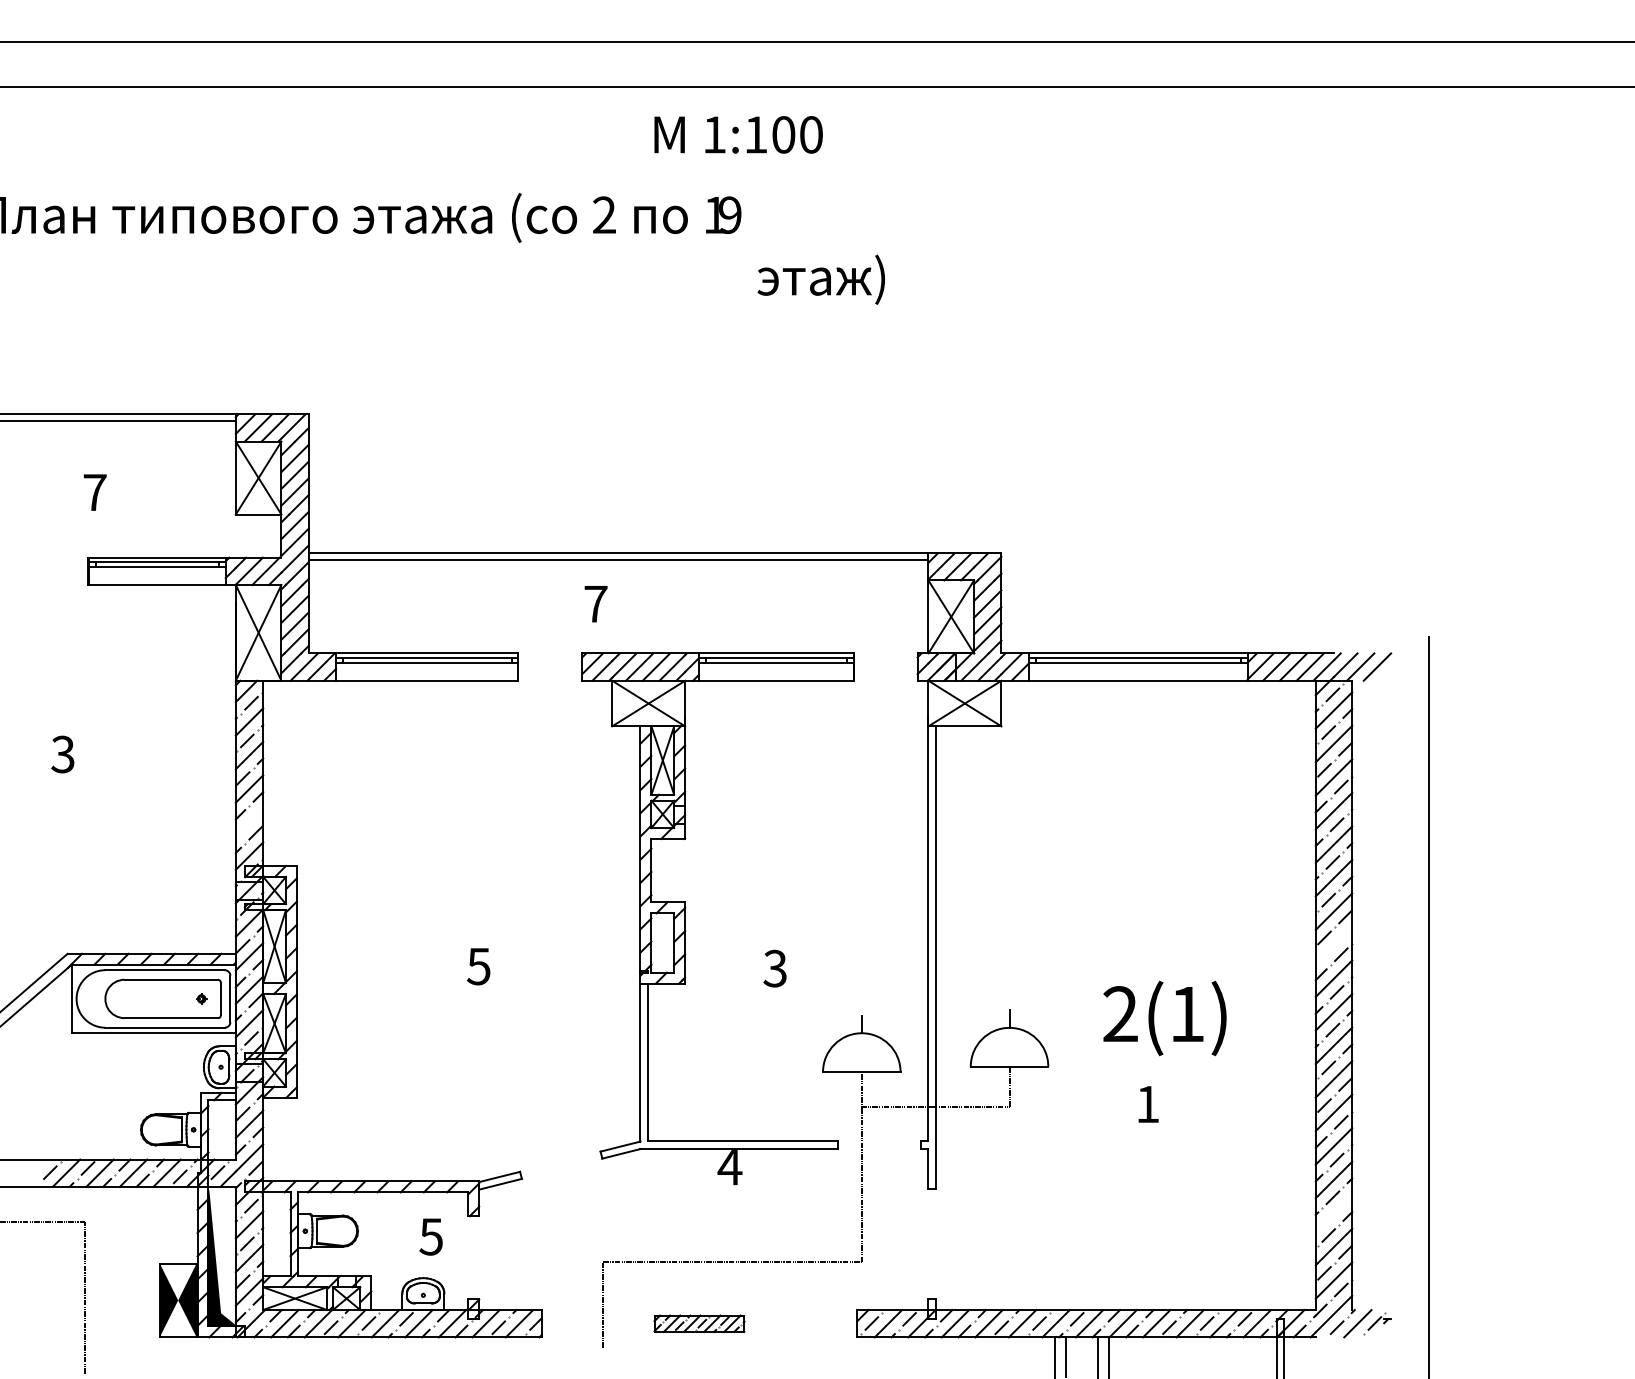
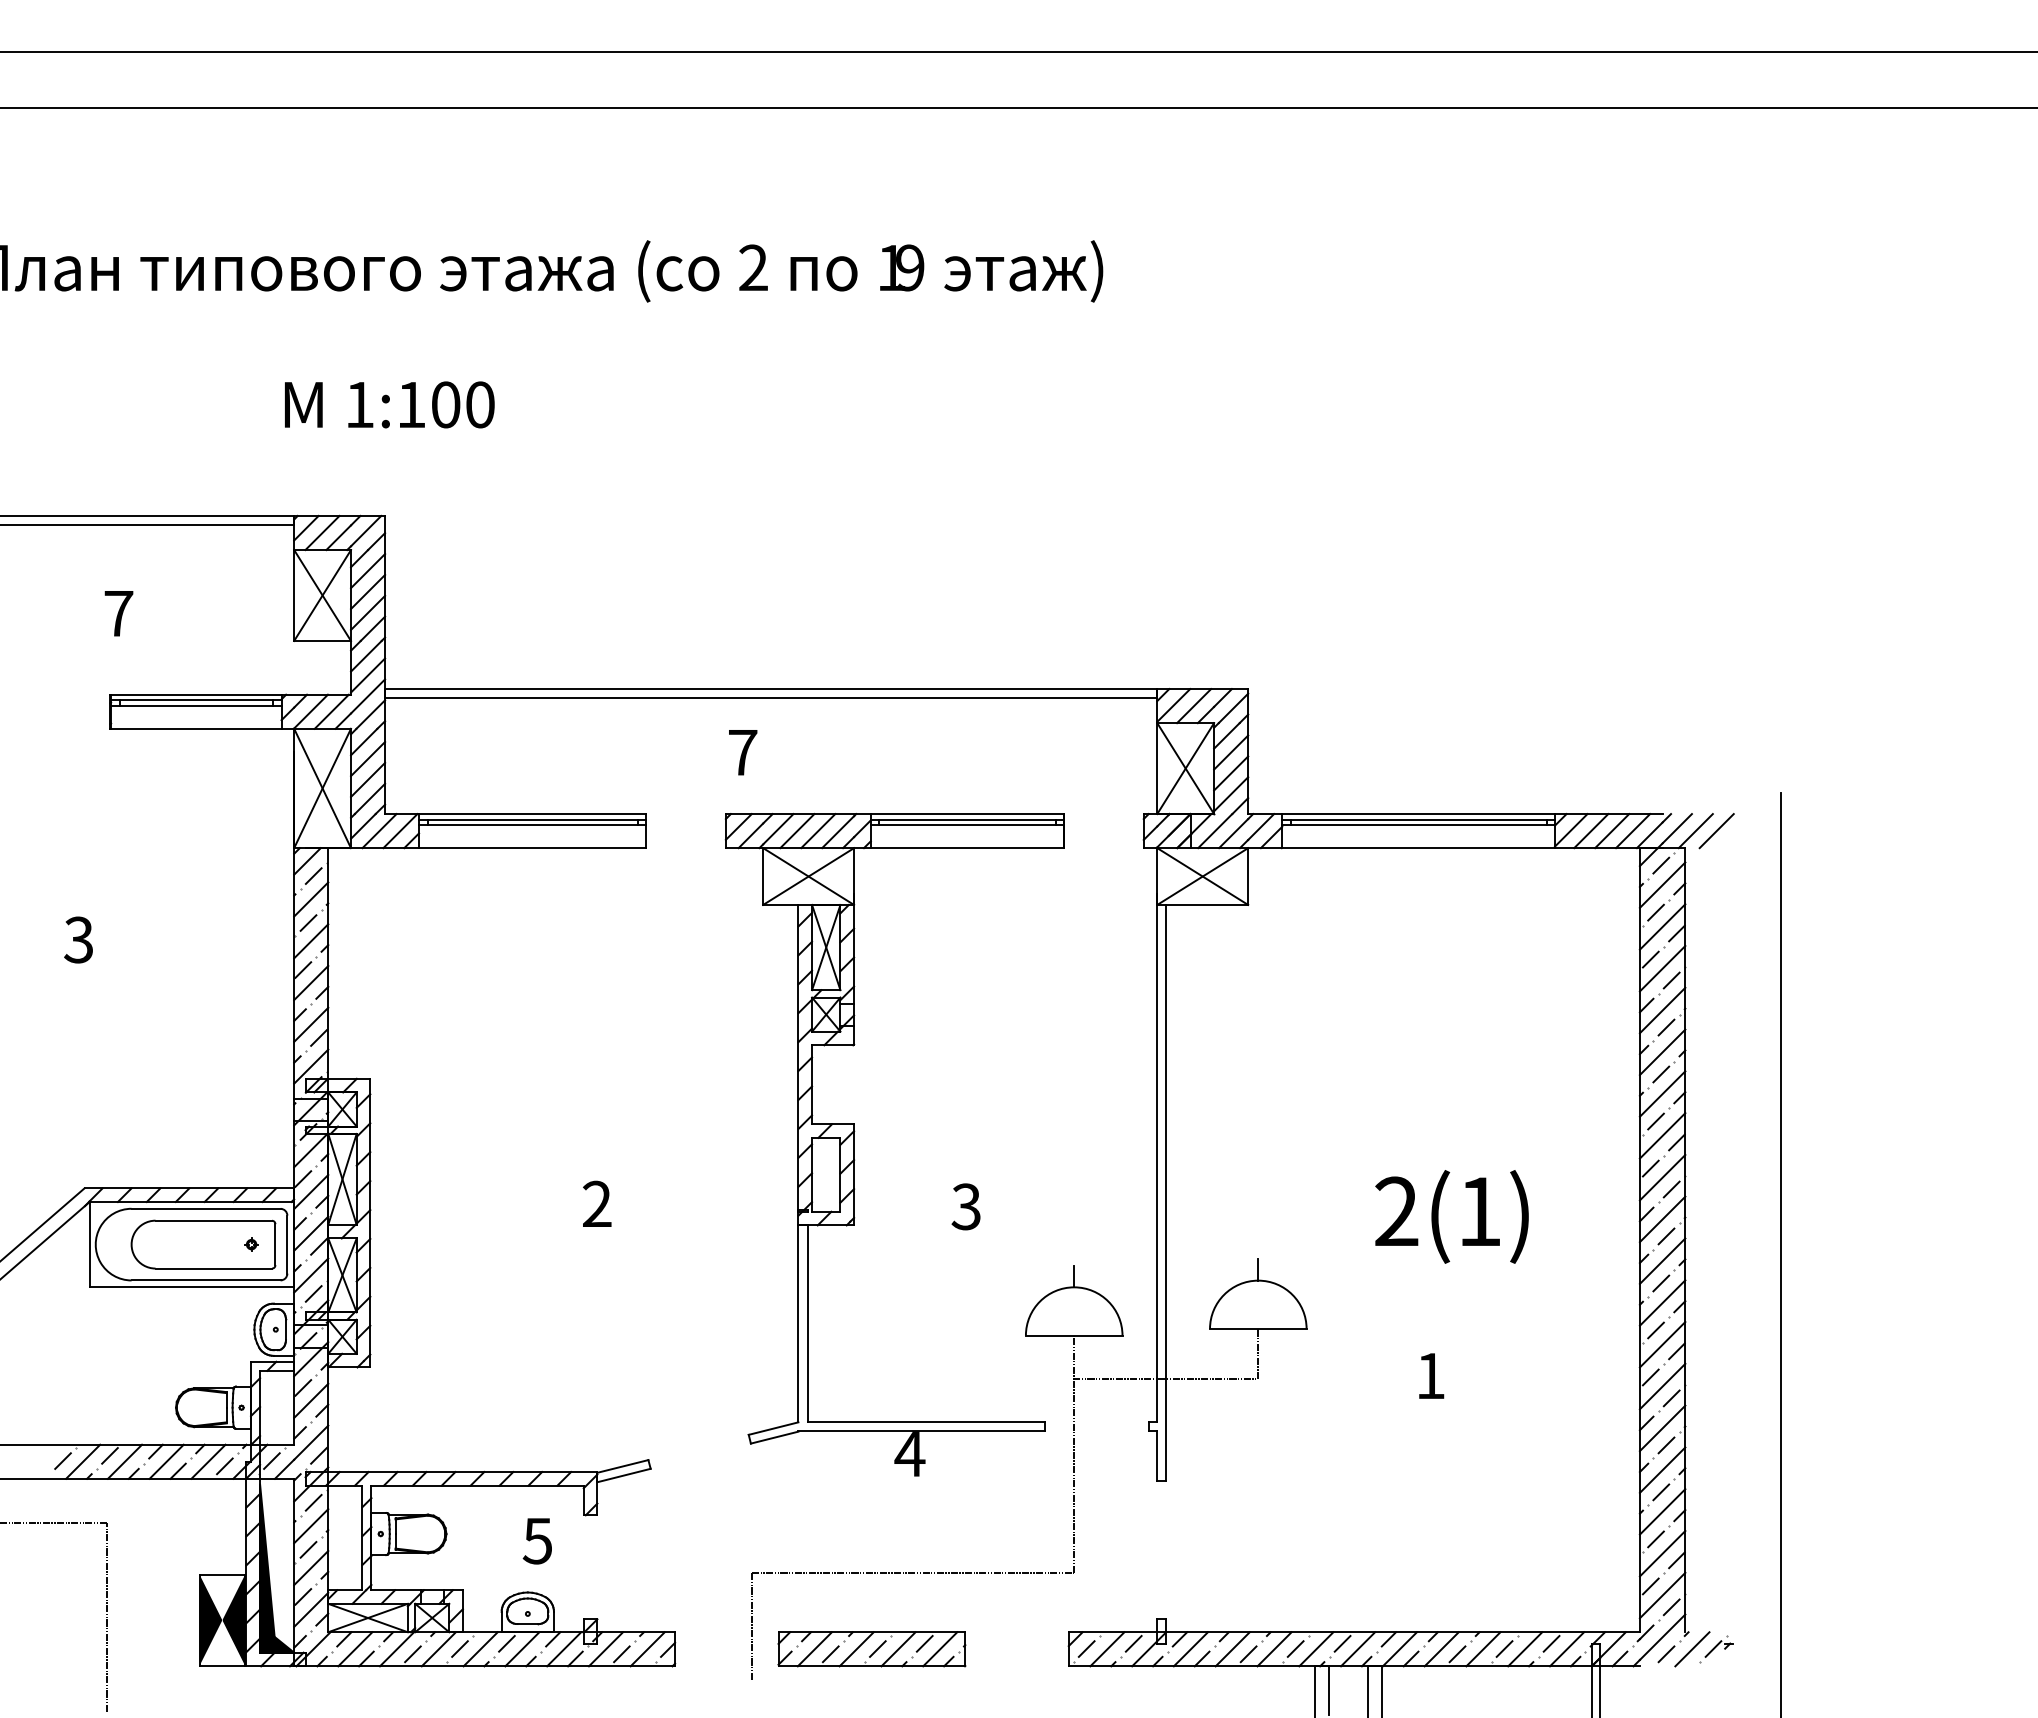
text: (738, 134) -> (389, 404), moved
text: (821, 279) -> (1023, 271), moved
line: (249, 822) -> (311, 1024), added
line: (1333, 945) -> (1662, 1177), added
text: (478, 965) -> (596, 1203), 5 -> 2
text: (1164, 1018) -> (1451, 1216), moved
line: (1333, 1213) -> (1662, 1511), added
part: (699, 1323) -> (871, 1649), size x1.67

